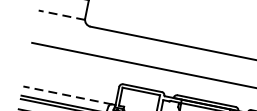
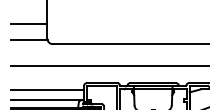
line: (61, 14) -> (28, 39), dashed -> solid
line: (72, 82) -> (47, 89), added
line: (67, 95) -> (45, 100), dashed -> solid

